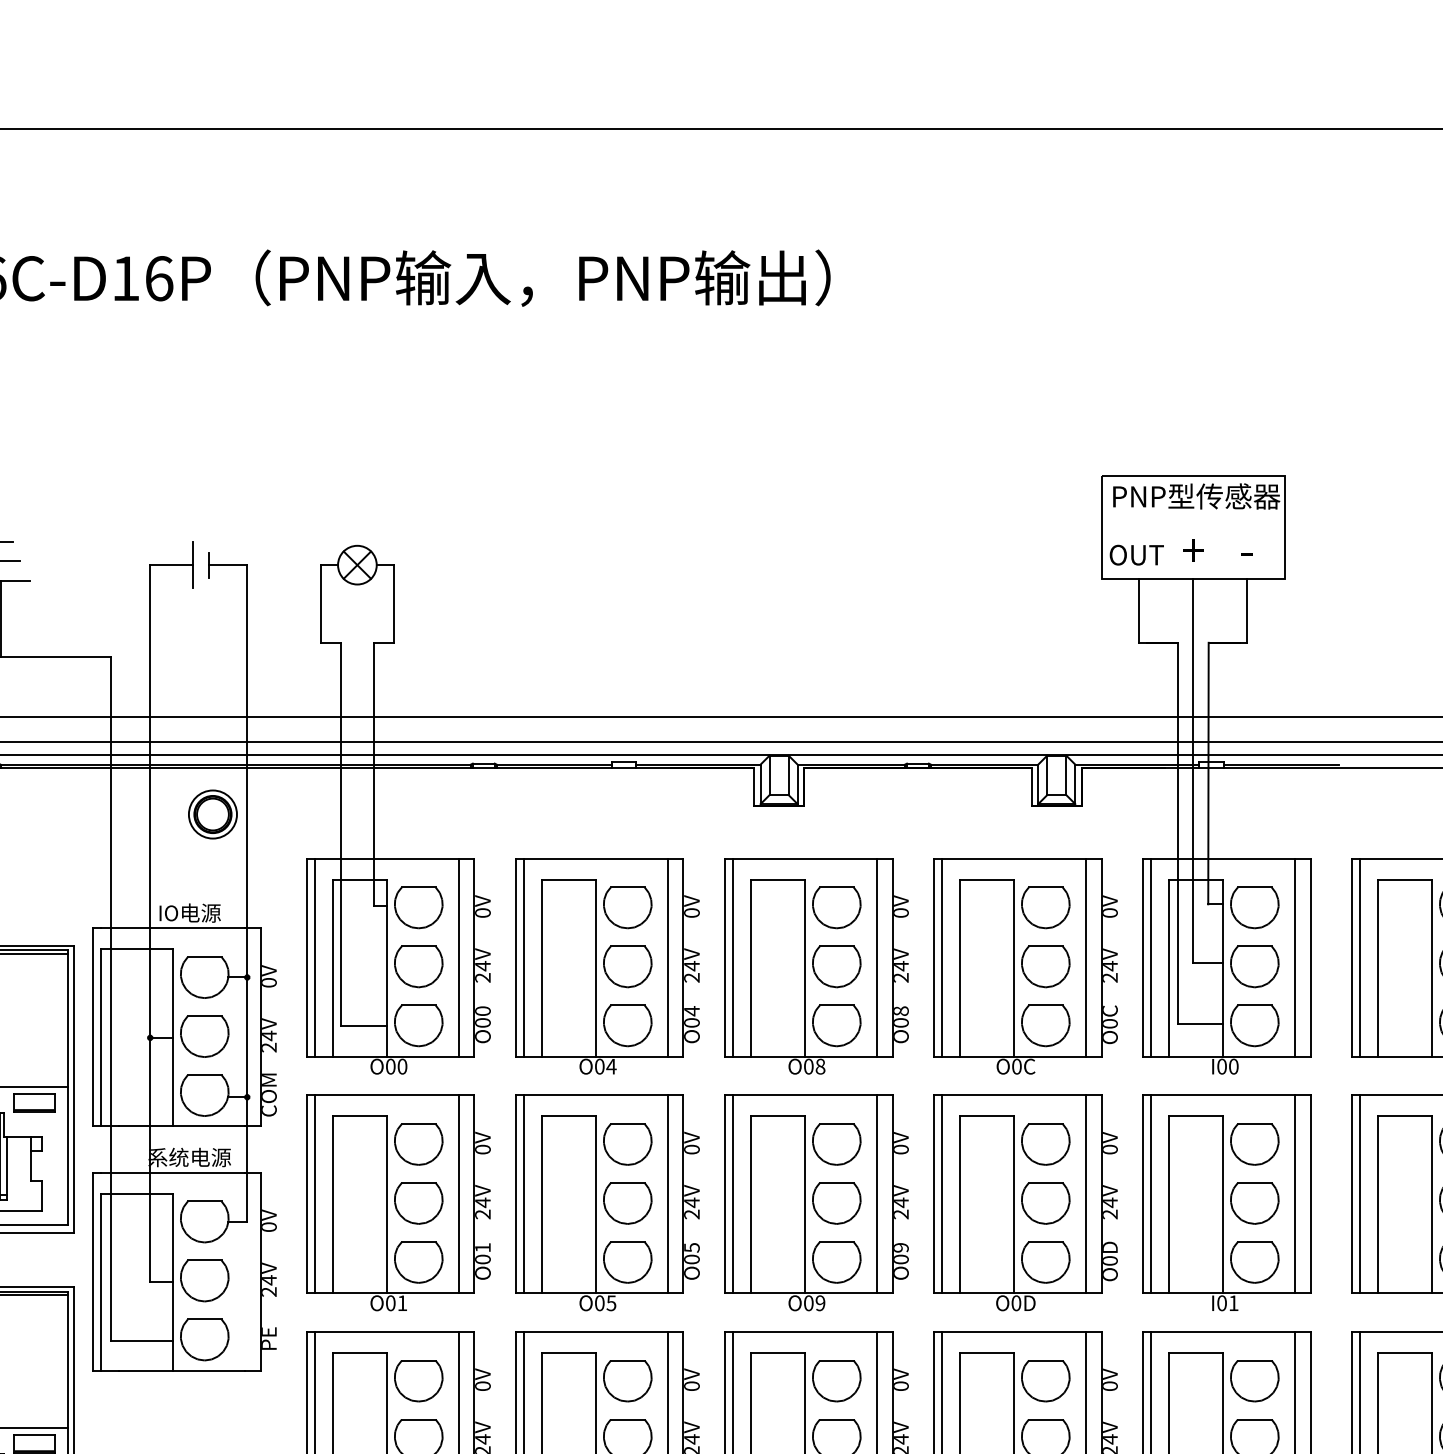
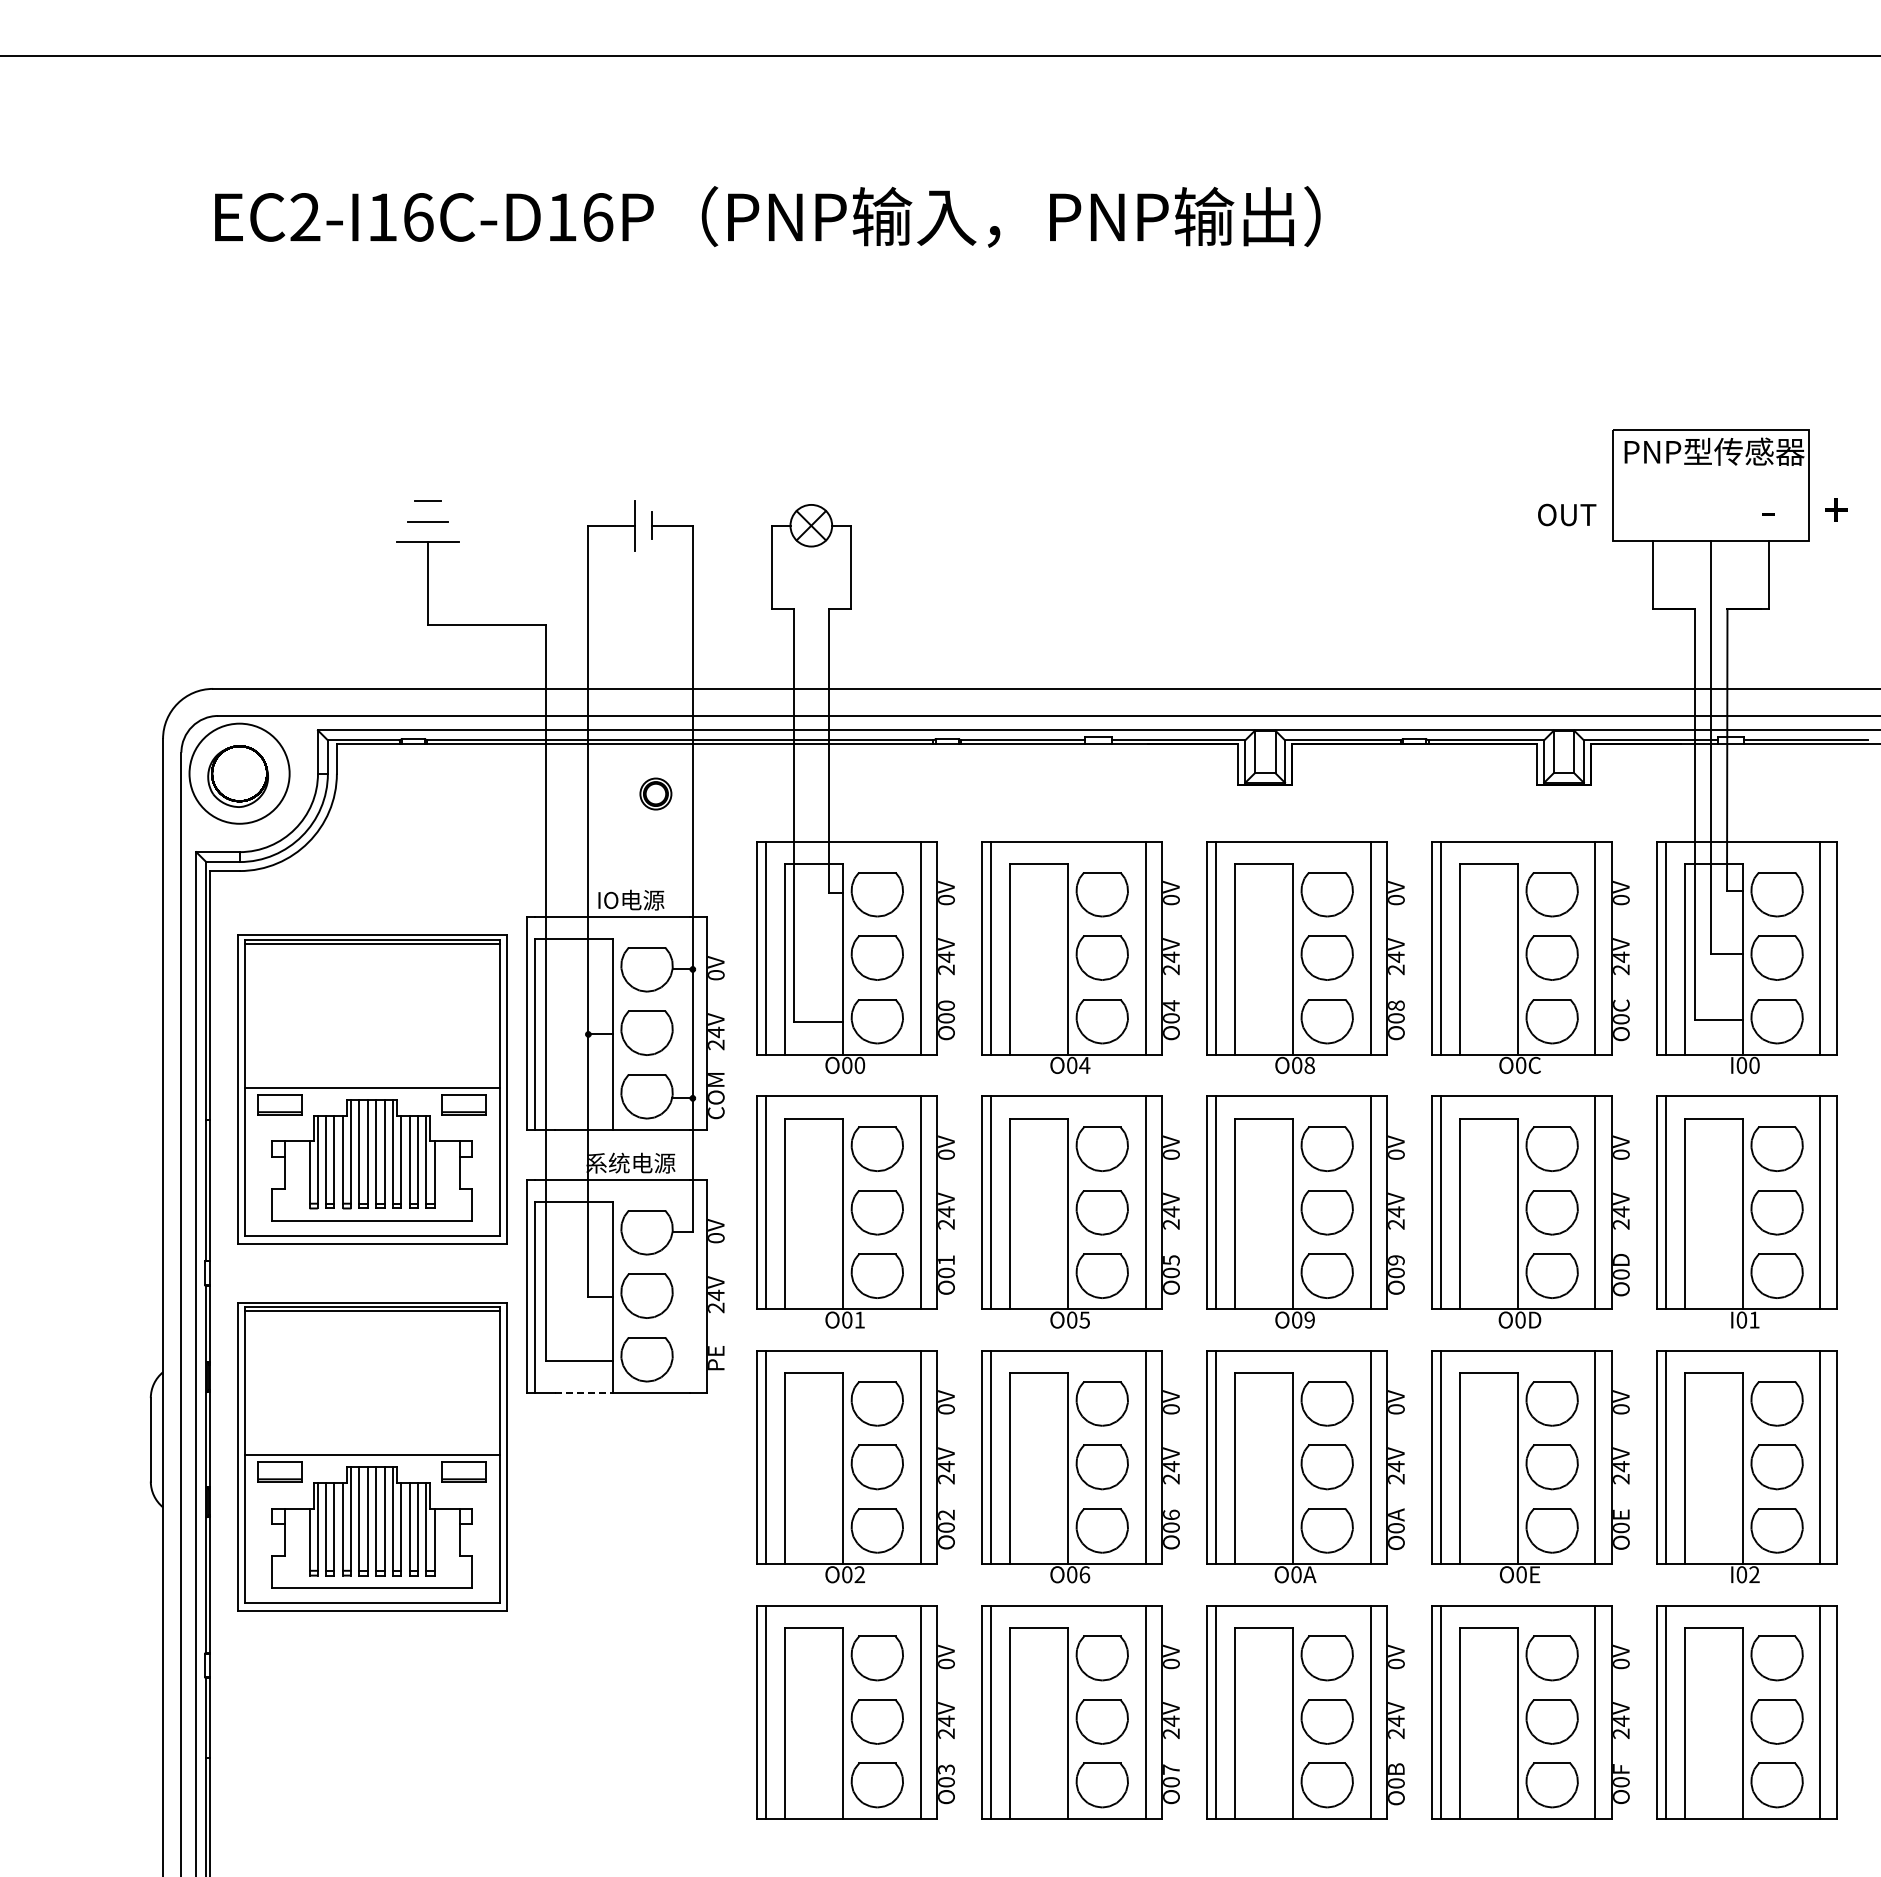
text: (1193, 550) -> (1836, 509), moved
text: (1137, 554) -> (1567, 514), moved
part: (212, 813) -> (655, 793), size x0.6
line: (146, 1370) -> (584, 1392), solid -> dashed

